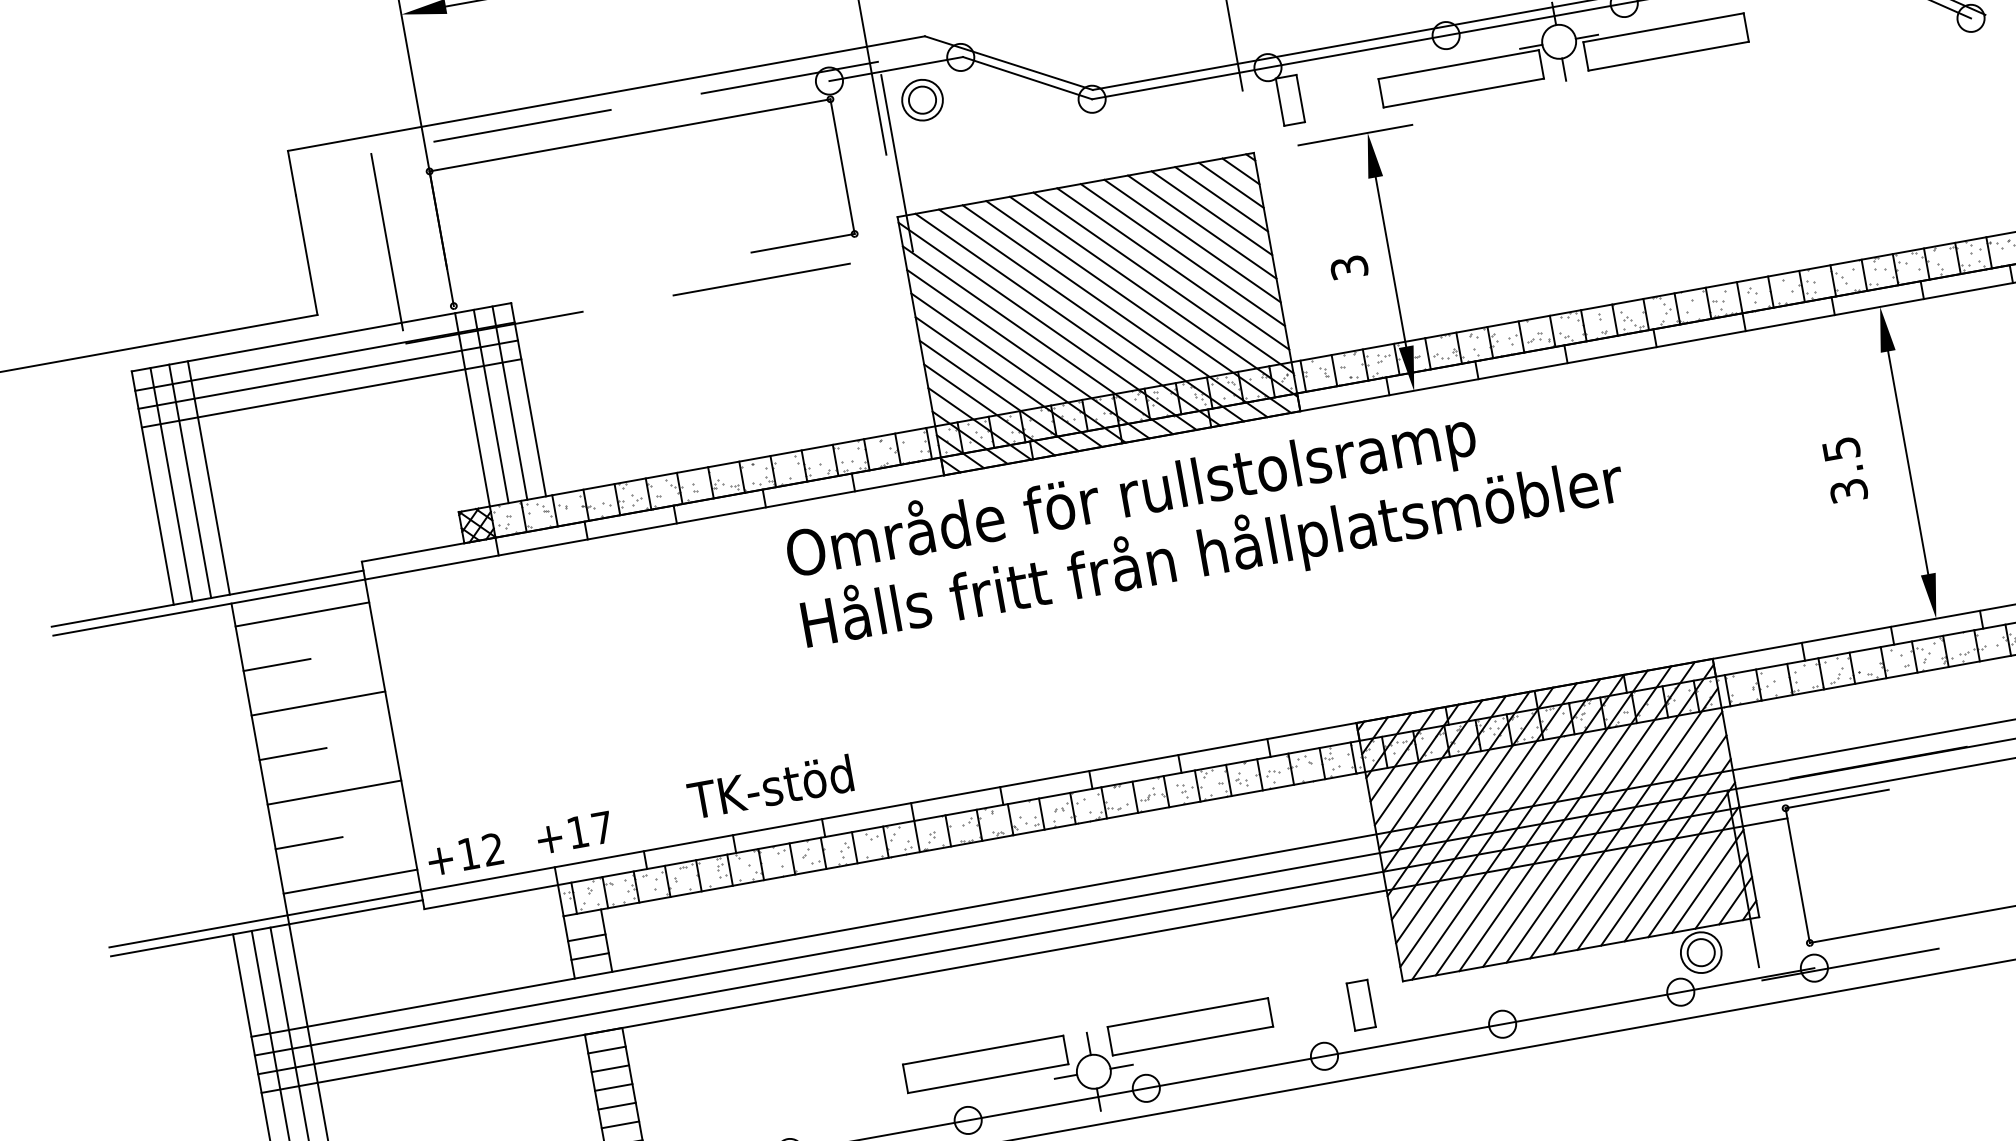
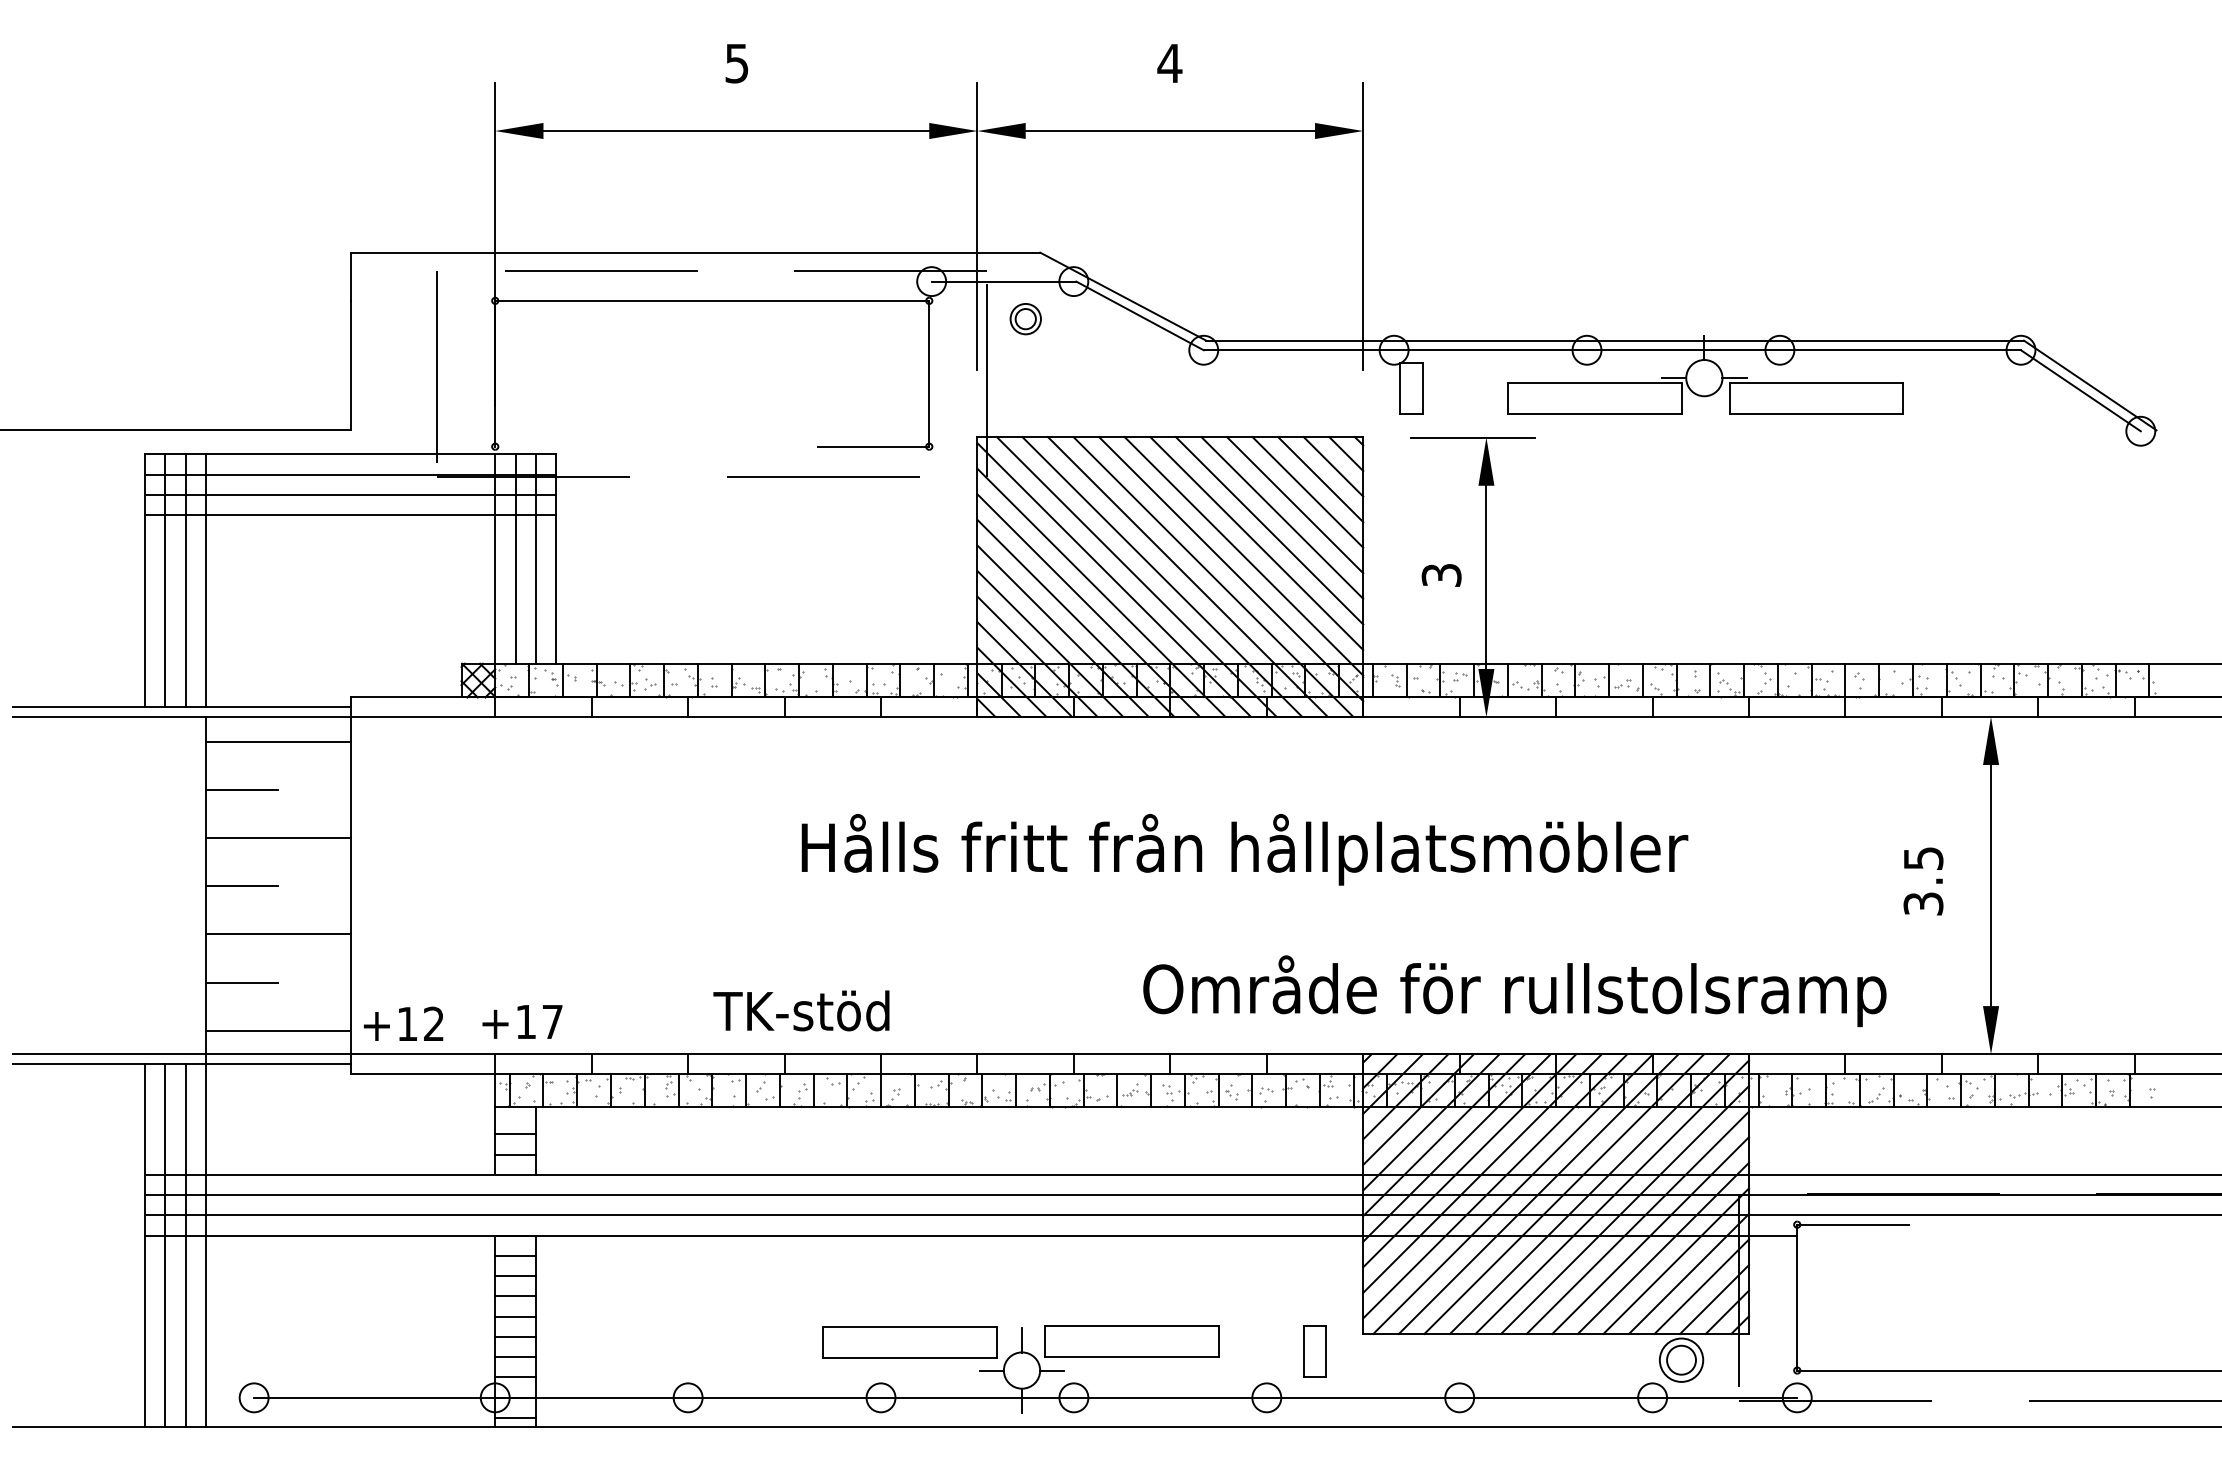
line: (1564, 69) -> (1704, 408), removed
part: (922, 99) -> (1025, 318), size x0.7
text: (1130, 495) -> (1514, 991), moved
text: (770, 786) -> (801, 1010), moved

